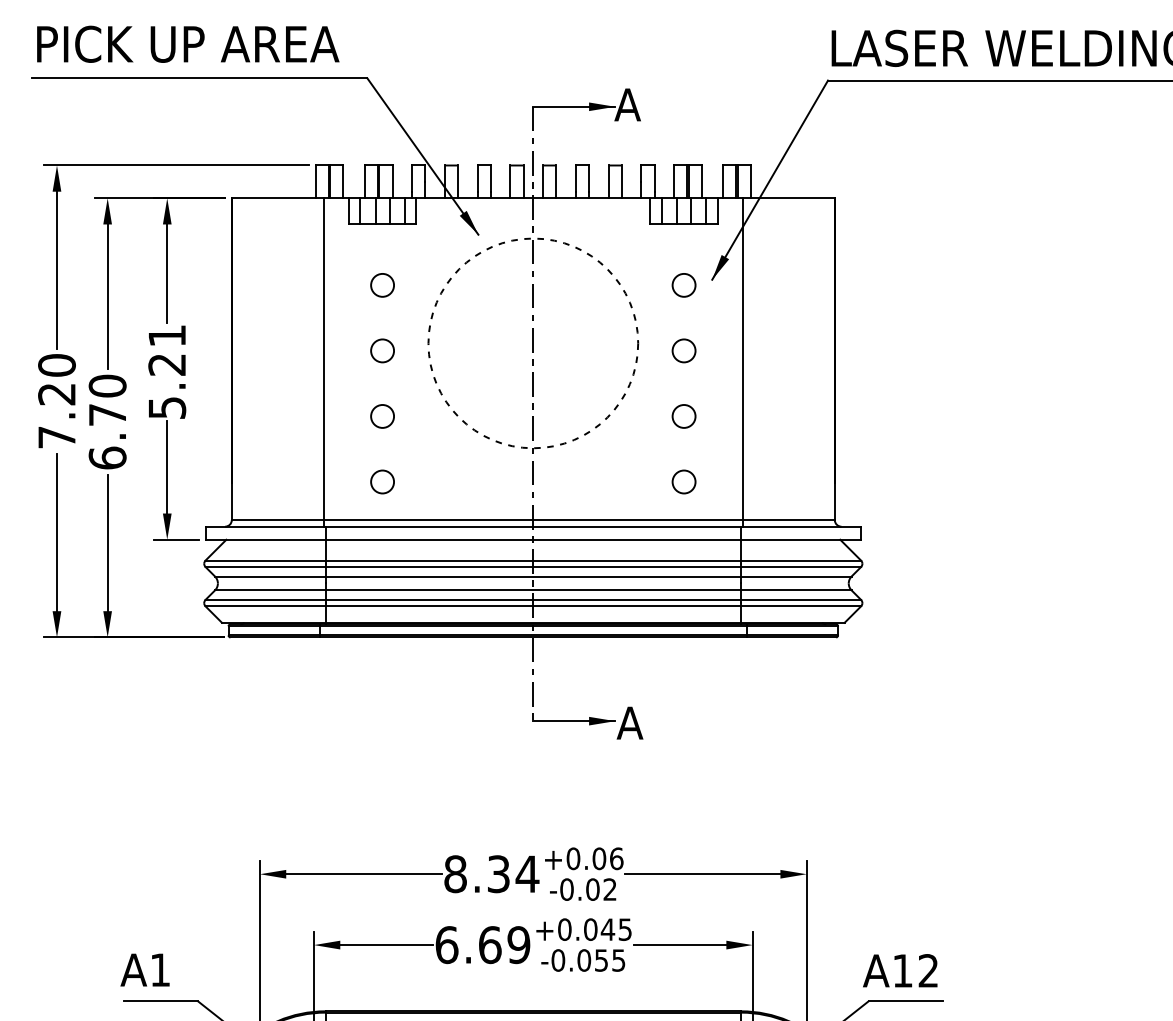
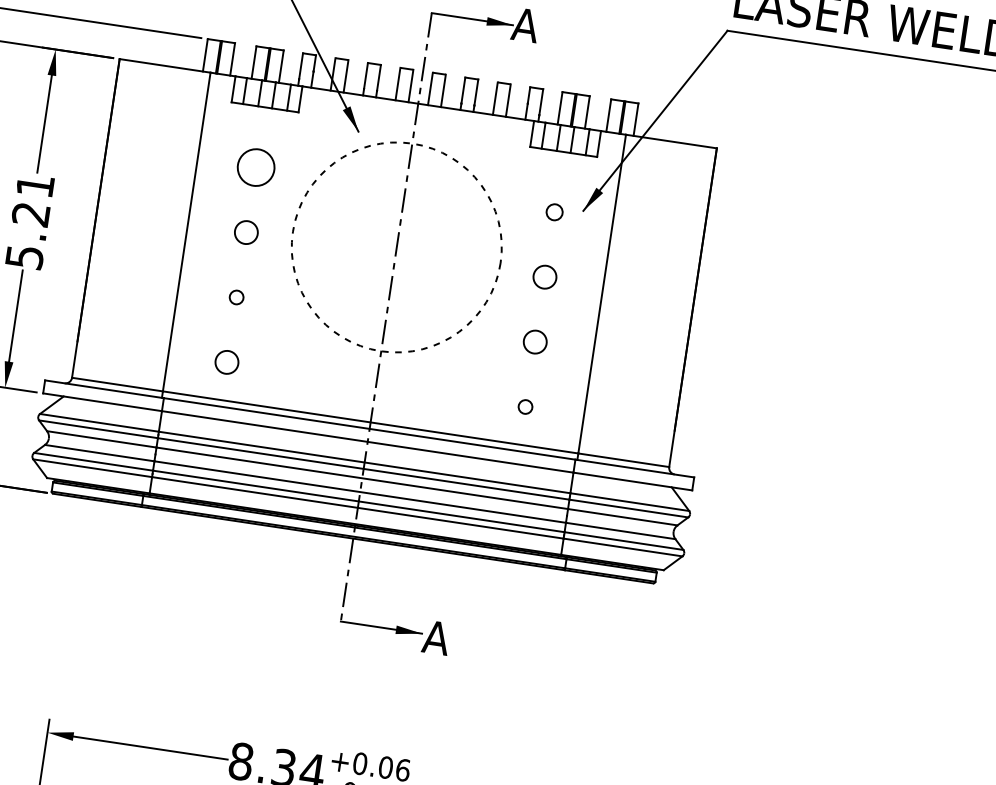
circle: (382, 285) -> (255, 167), size x1.6
circle: (683, 285) -> (554, 212), size x0.7
circle: (382, 416) -> (236, 297), size x0.6
circle: (683, 481) -> (525, 406), size x0.6

